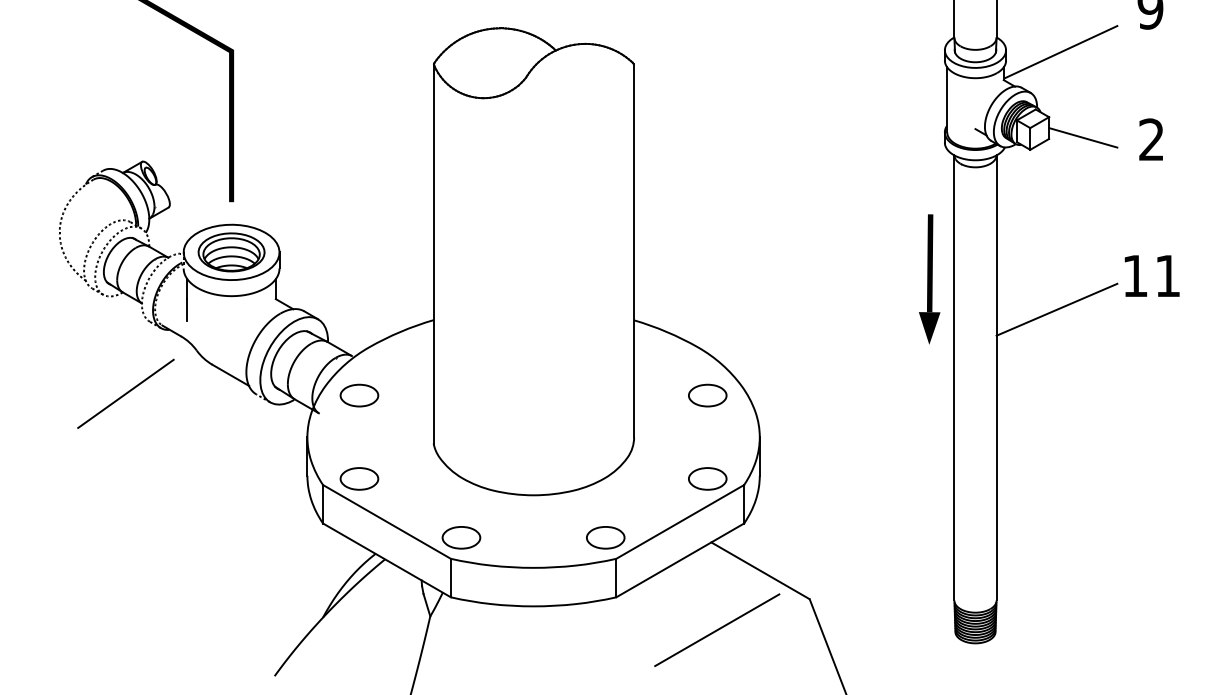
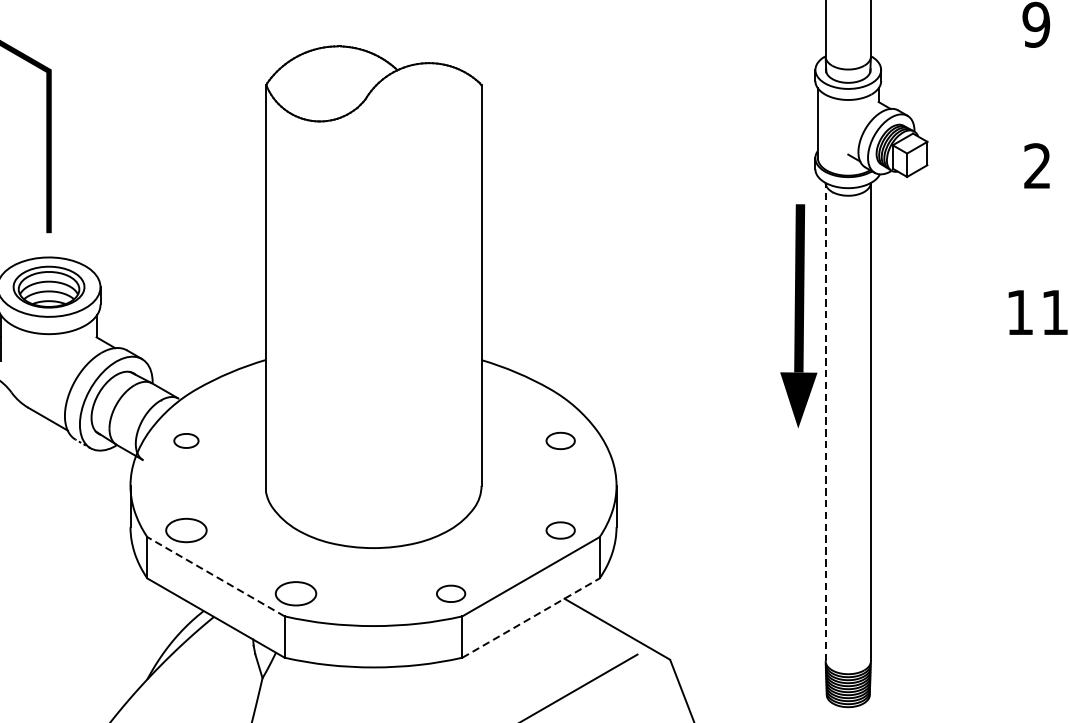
line: (1061, 51) -> (940, 71), removed
line: (1083, 137) -> (964, 163), removed
part: (929, 279) -> (798, 316), size x1.6
line: (1056, 309) -> (935, 348), removed
line: (954, 377) -> (825, 421), solid -> dashed
part: (359, 395) -> (186, 440), size x0.6
part: (707, 395) -> (560, 440), size x0.7
part: (707, 478) -> (560, 530), size x0.7
line: (386, 521) -> (215, 576), solid -> dashed
part: (605, 537) -> (450, 593), size x0.7
line: (680, 560) -> (531, 618), solid -> dashed

